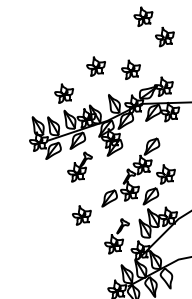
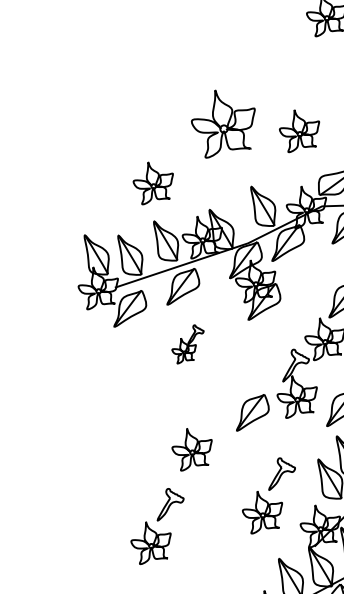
part: (95, 66) -> (221, 124), size x1.6
part: (79, 166) -> (186, 343), size x0.6
part: (65, 250) -> (156, 526), added

